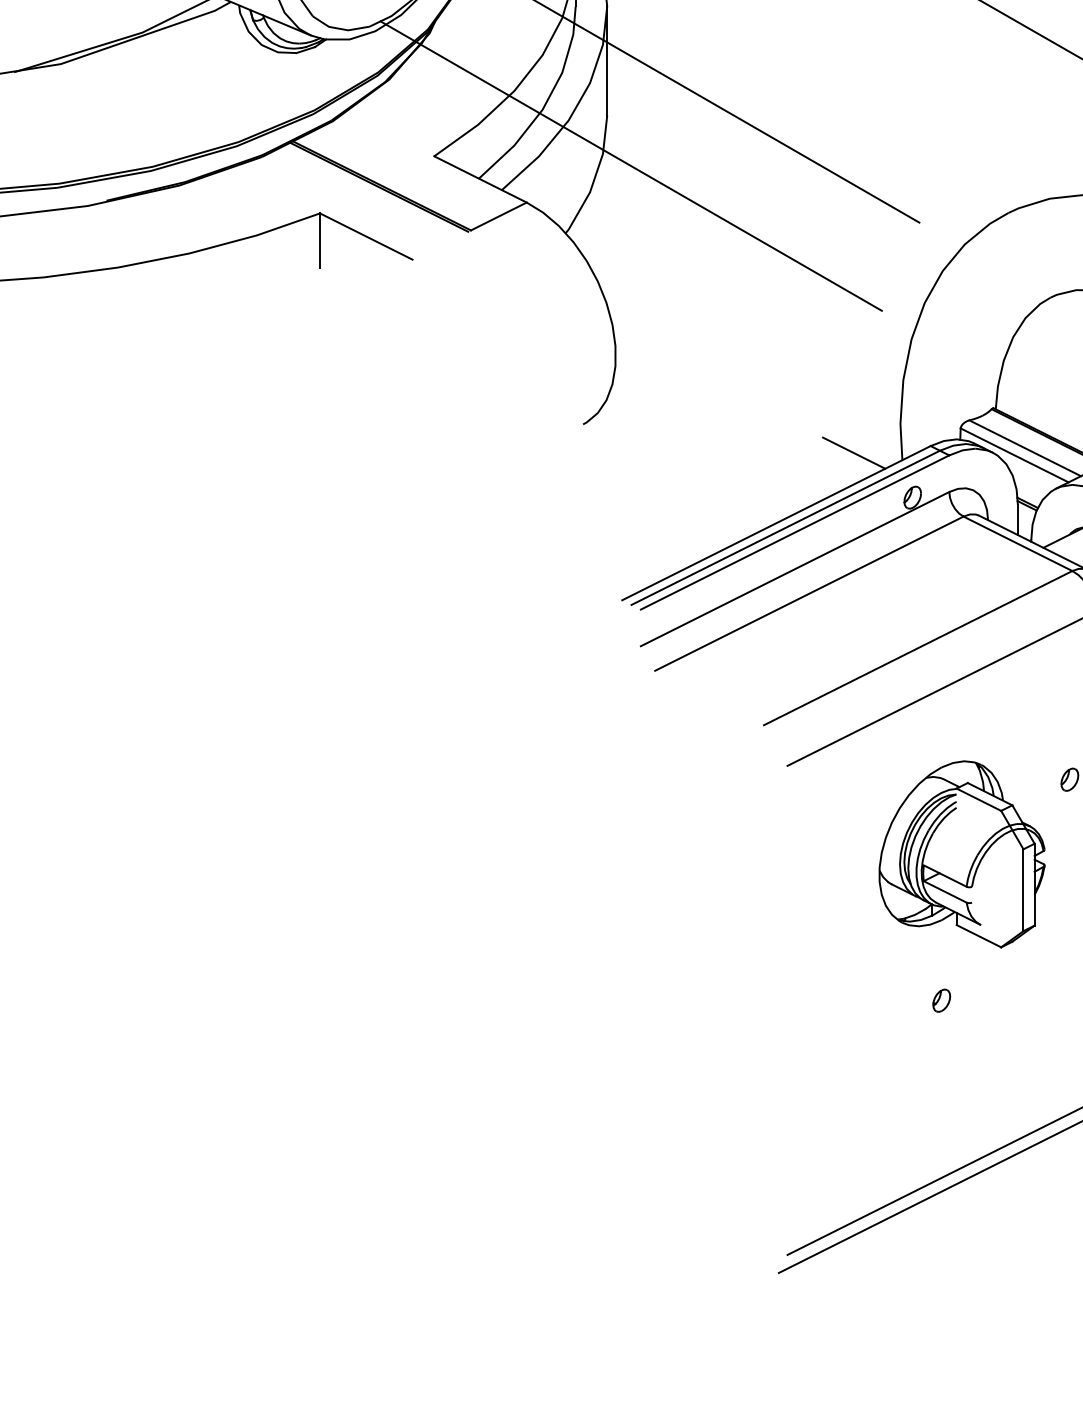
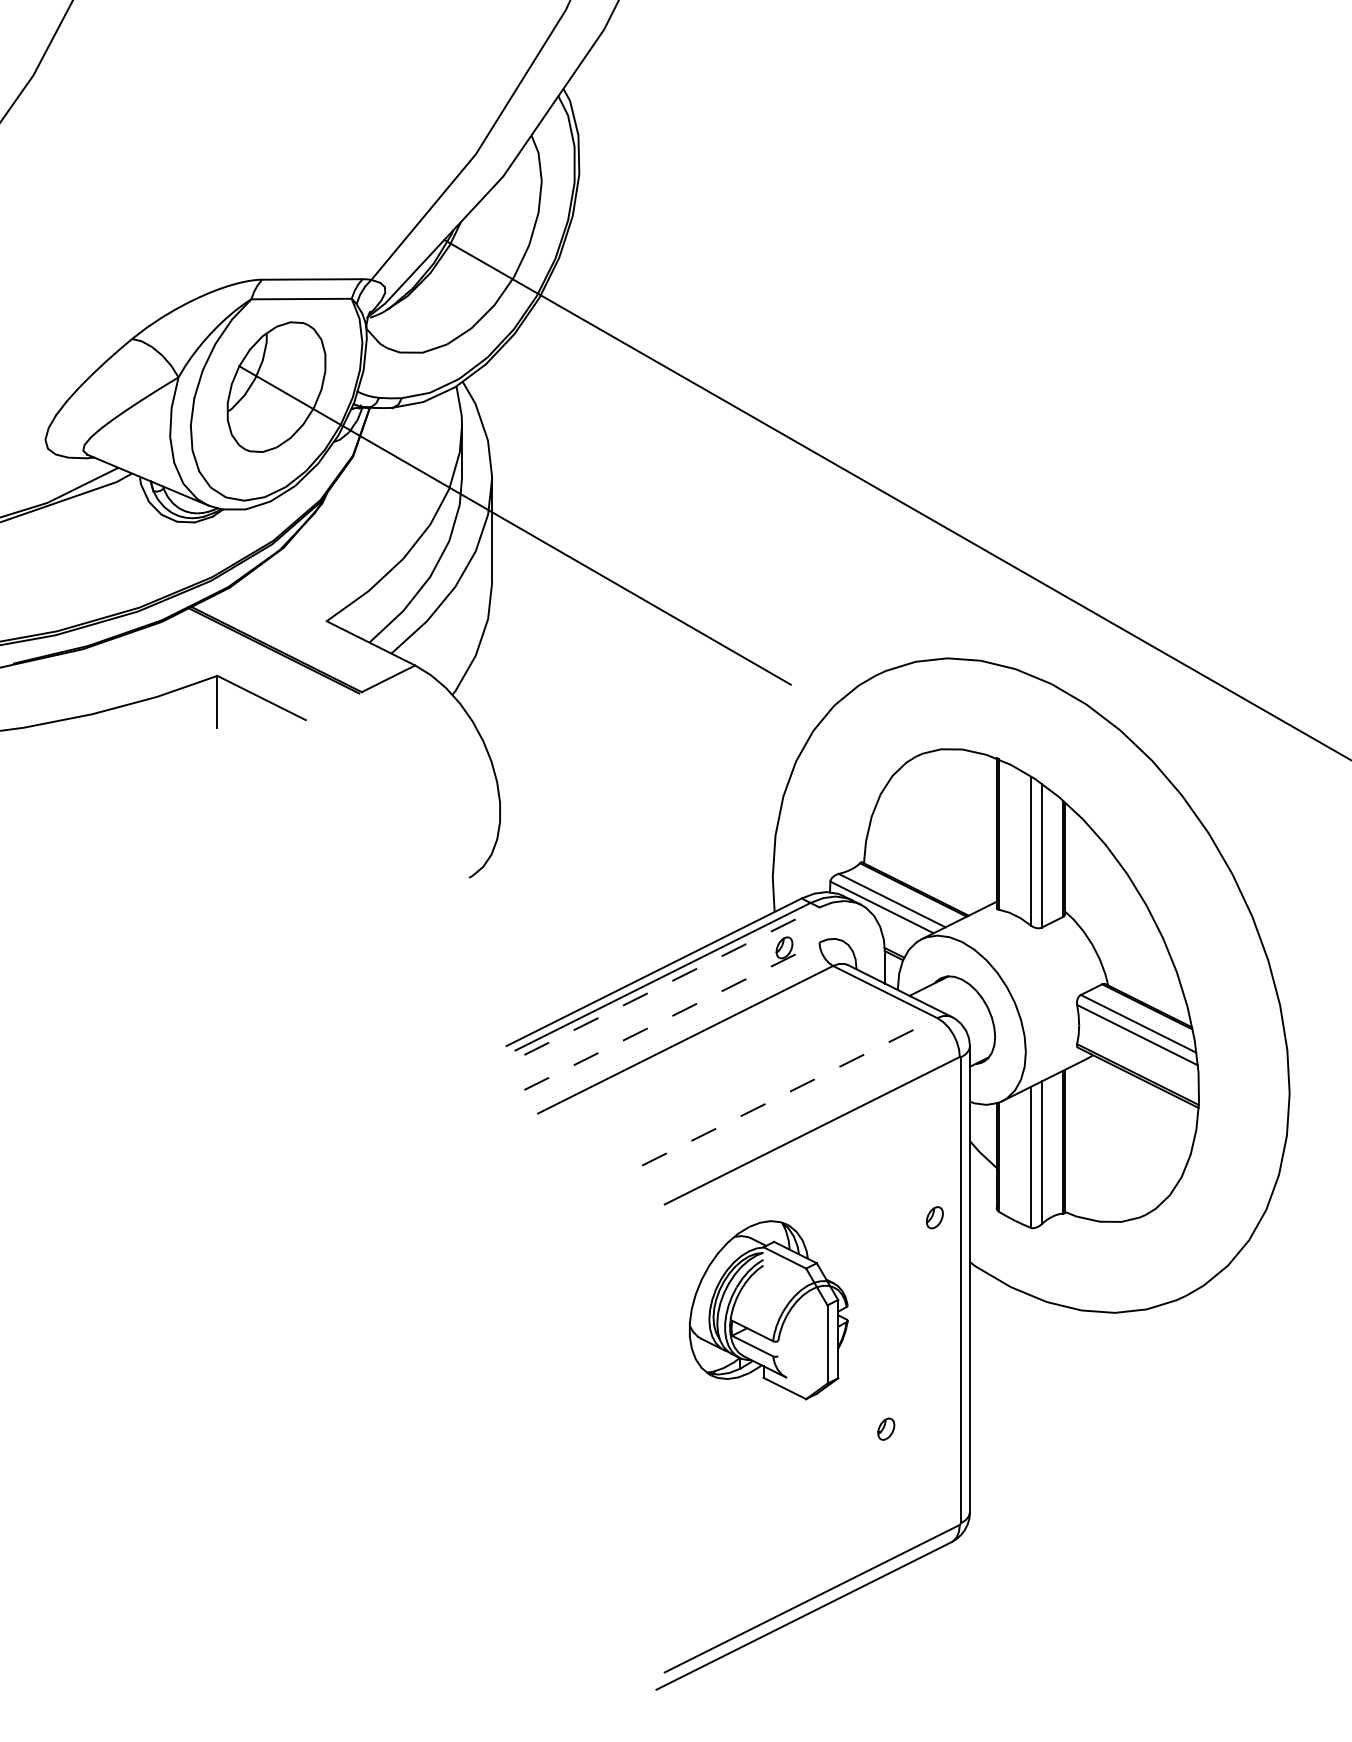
line: (631, 165) -> (515, 630), removed
line: (854, 453) -> (728, 905), removed
line: (794, 532) -> (671, 981), solid -> dashed
line: (794, 569) -> (671, 1016), solid -> dashed
line: (917, 647) -> (789, 1091), solid -> dashed
part: (961, 854) -> (768, 1310), moved
part: (941, 999) -> (886, 1428), moved

